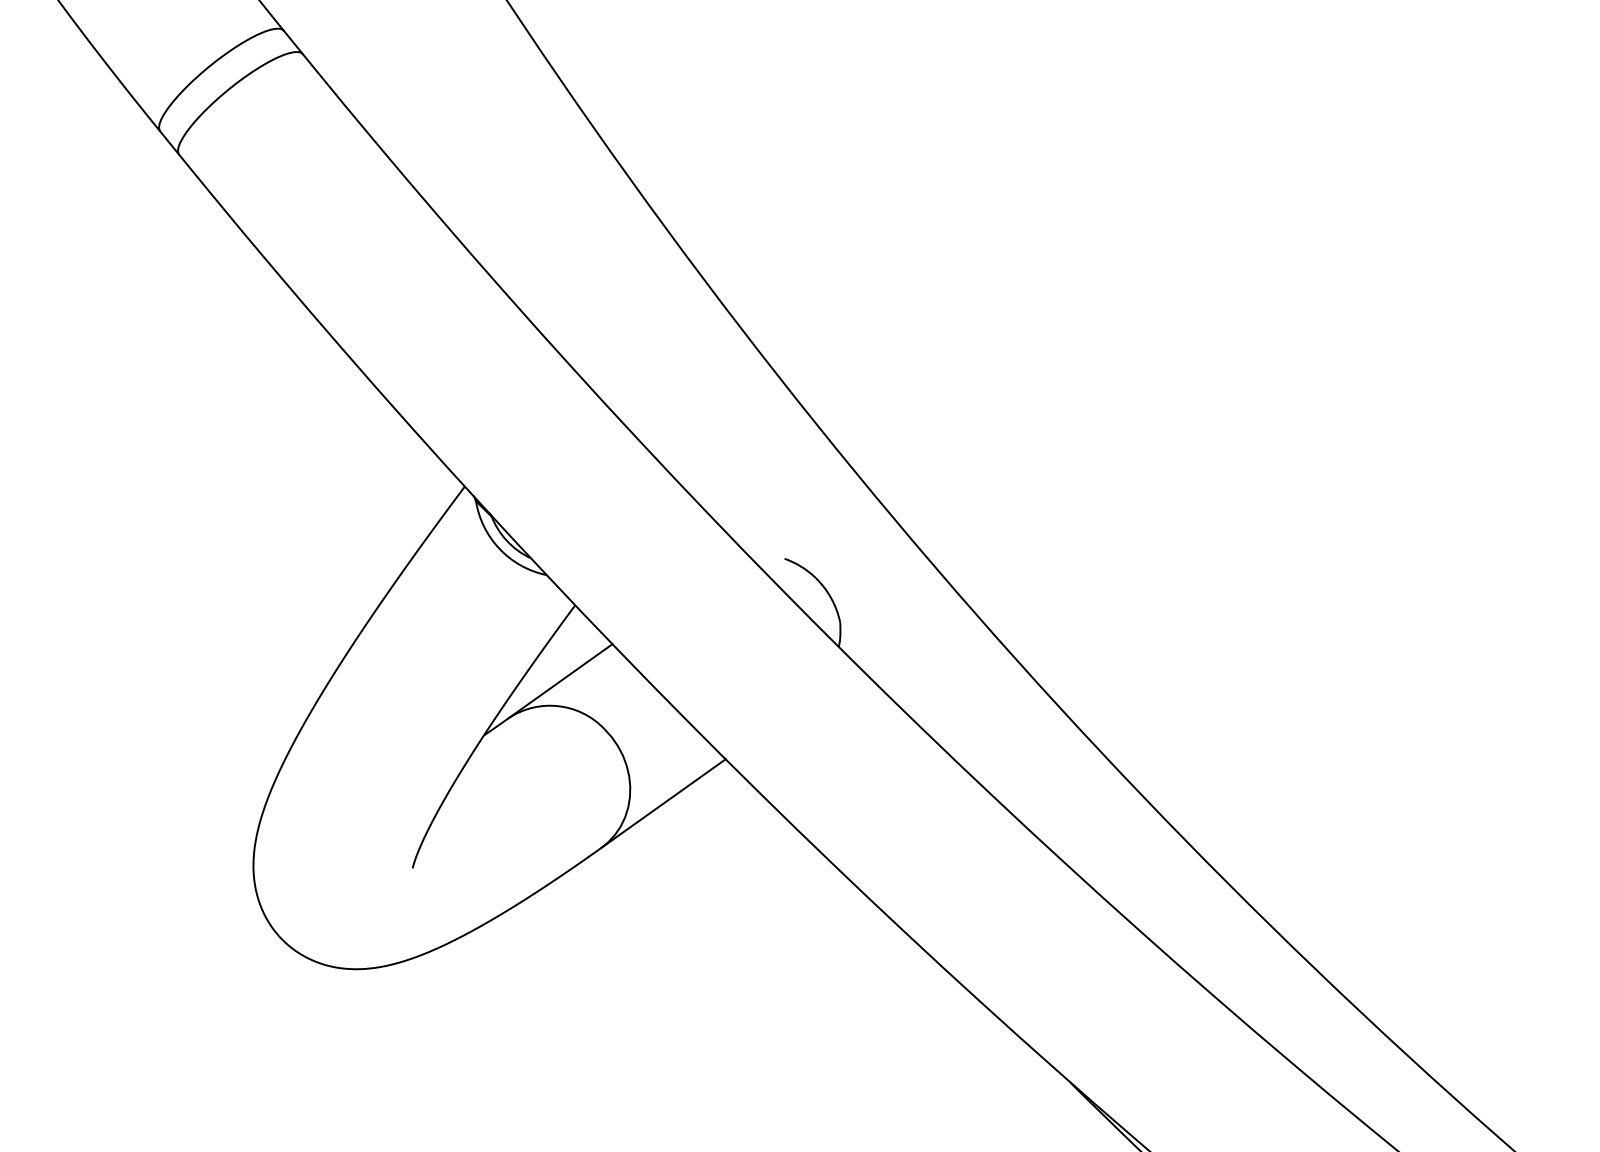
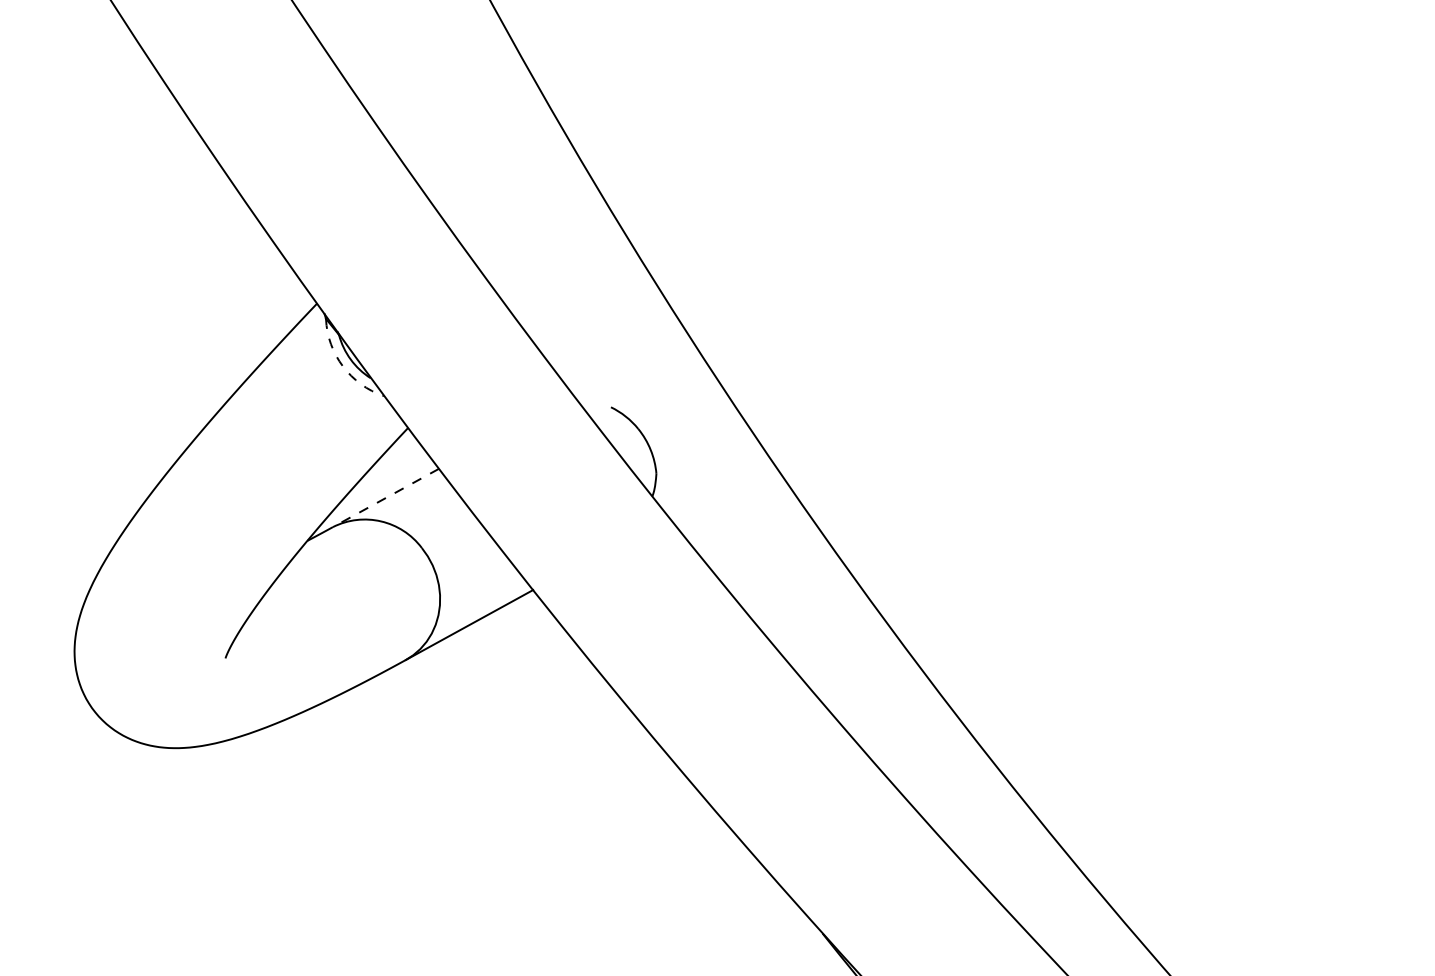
arc: (499, 549) -> (342, 366), solid -> dashed
line: (560, 681) -> (385, 498), solid -> dashed

